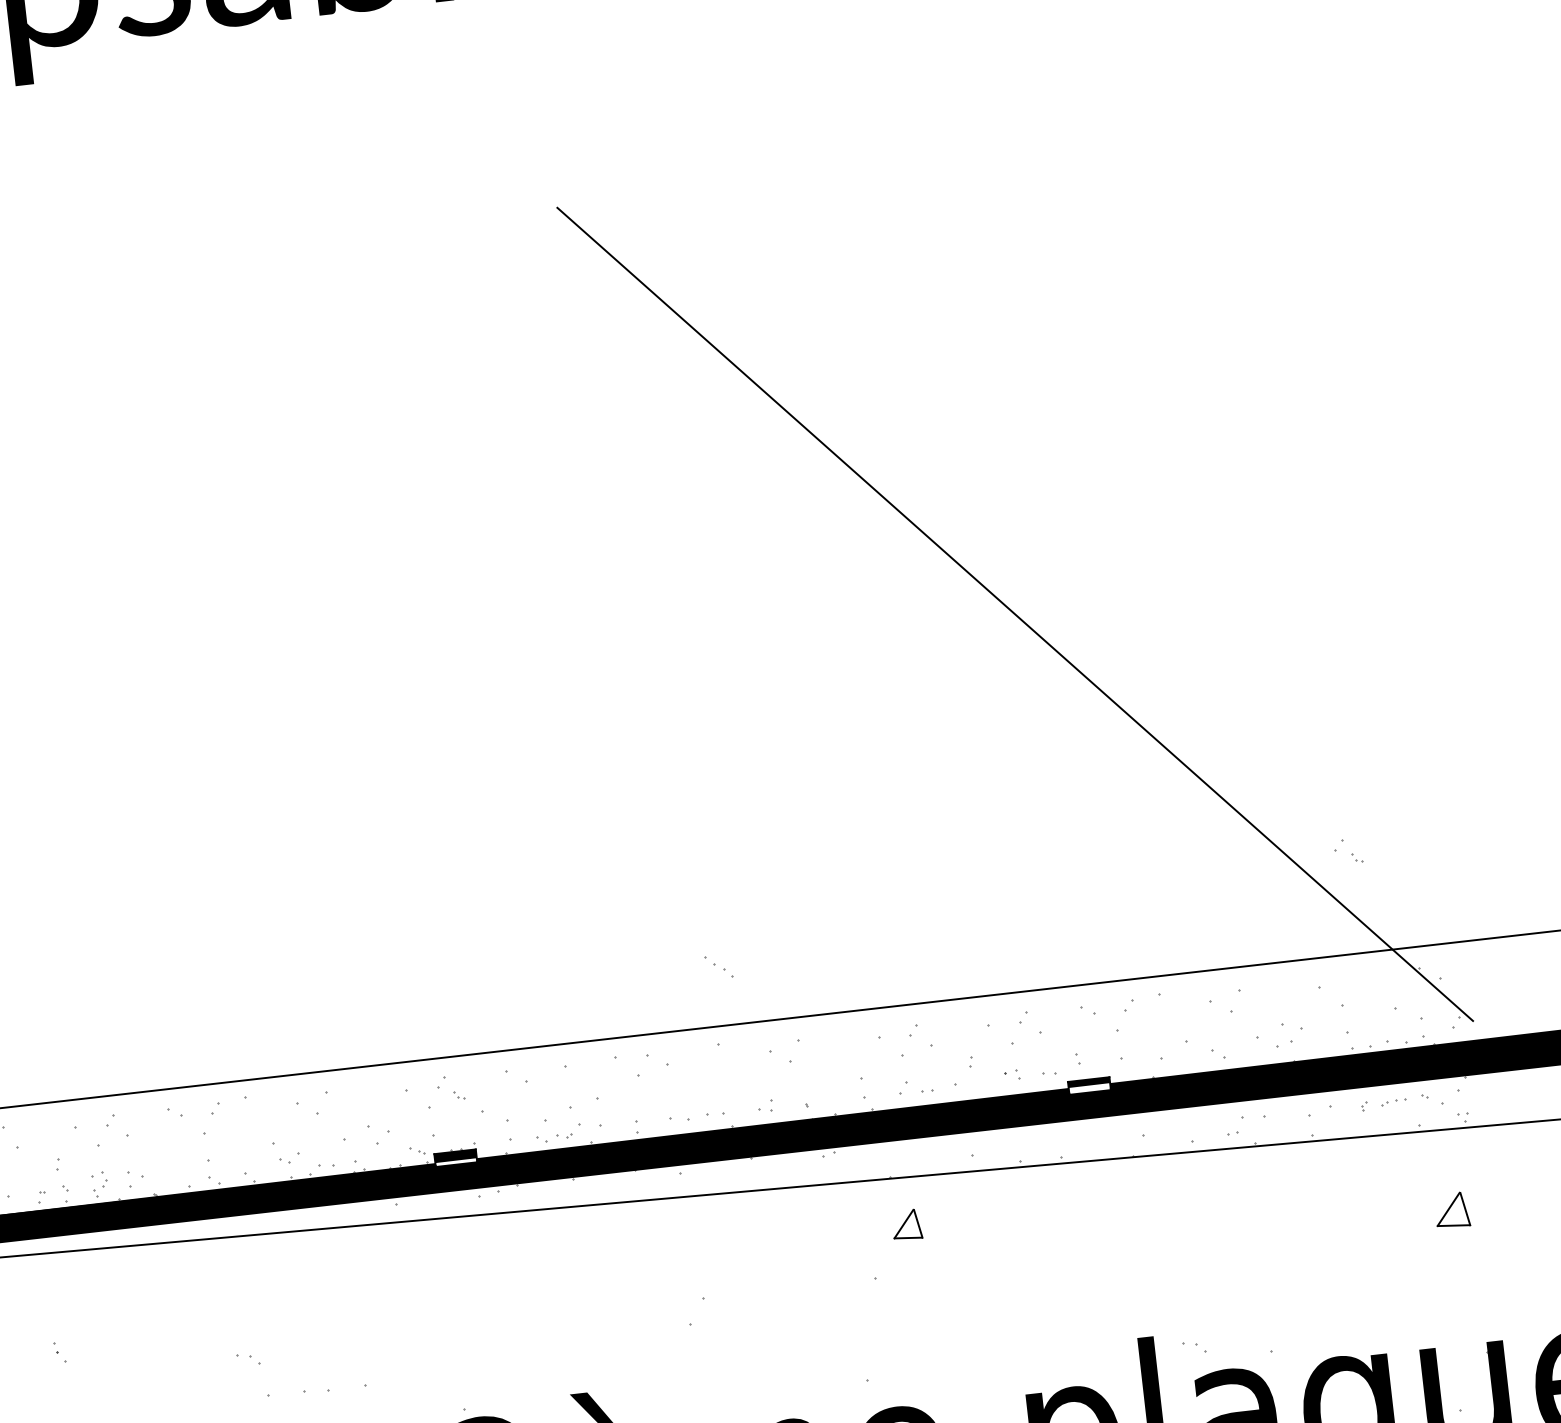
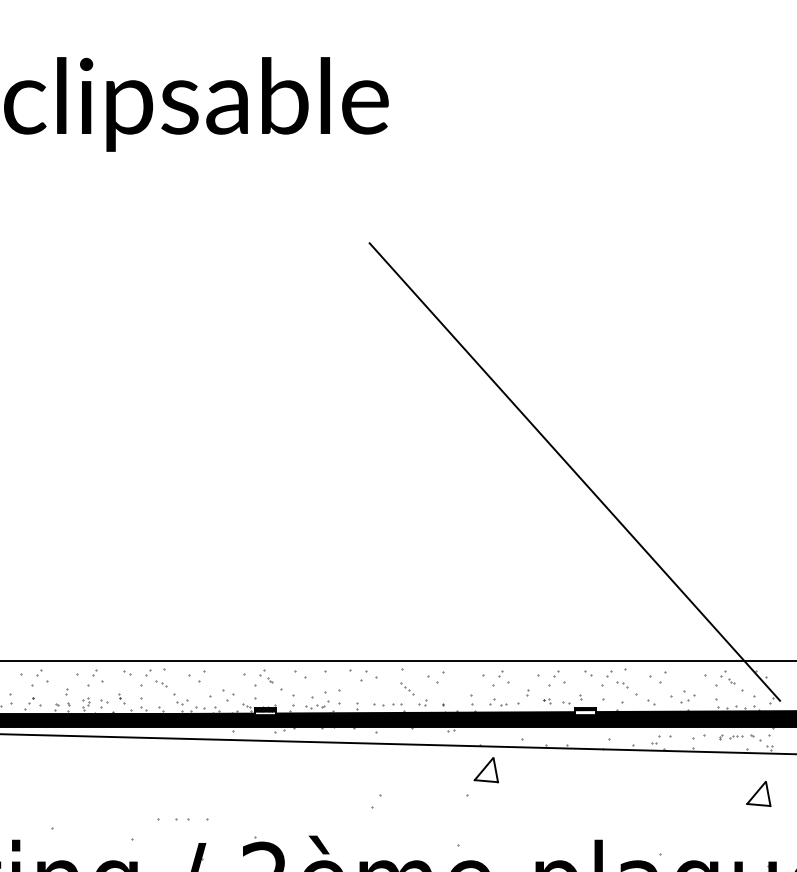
part: (1348, 852) -> (727, 677), moved
part: (719, 965) -> (407, 688), moved
part: (1451, 1209) -> (758, 793), size x1.43
part: (905, 1225) -> (485, 770), size x1.67
part: (1194, 1347) -> (622, 684), moved
part: (59, 1351) -> (121, 698), moved
part: (248, 1358) -> (161, 683), moved

